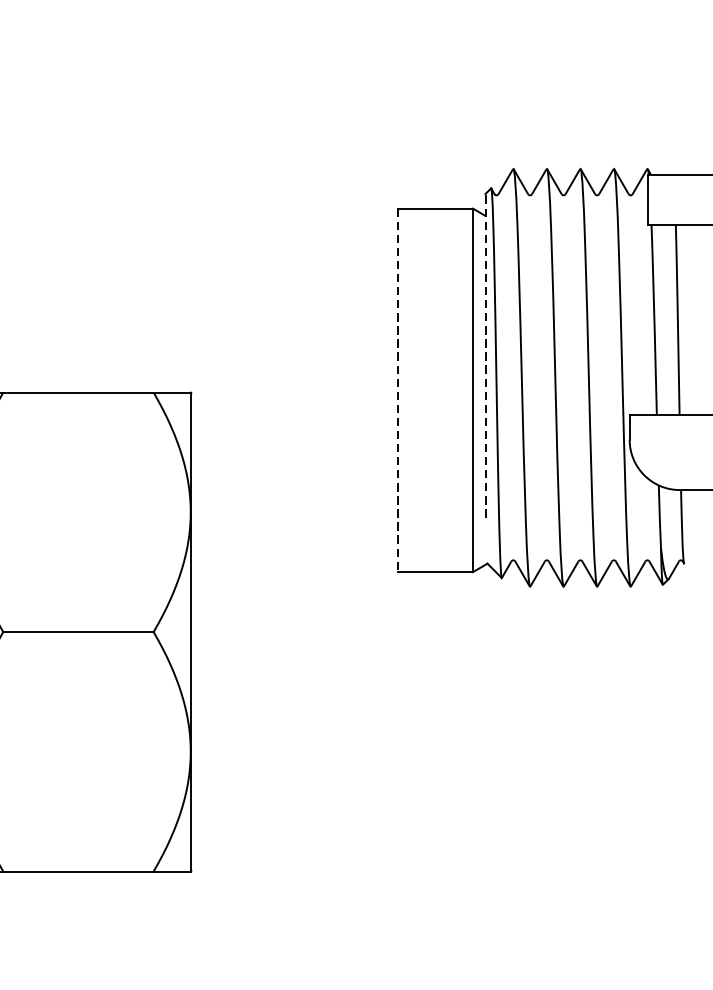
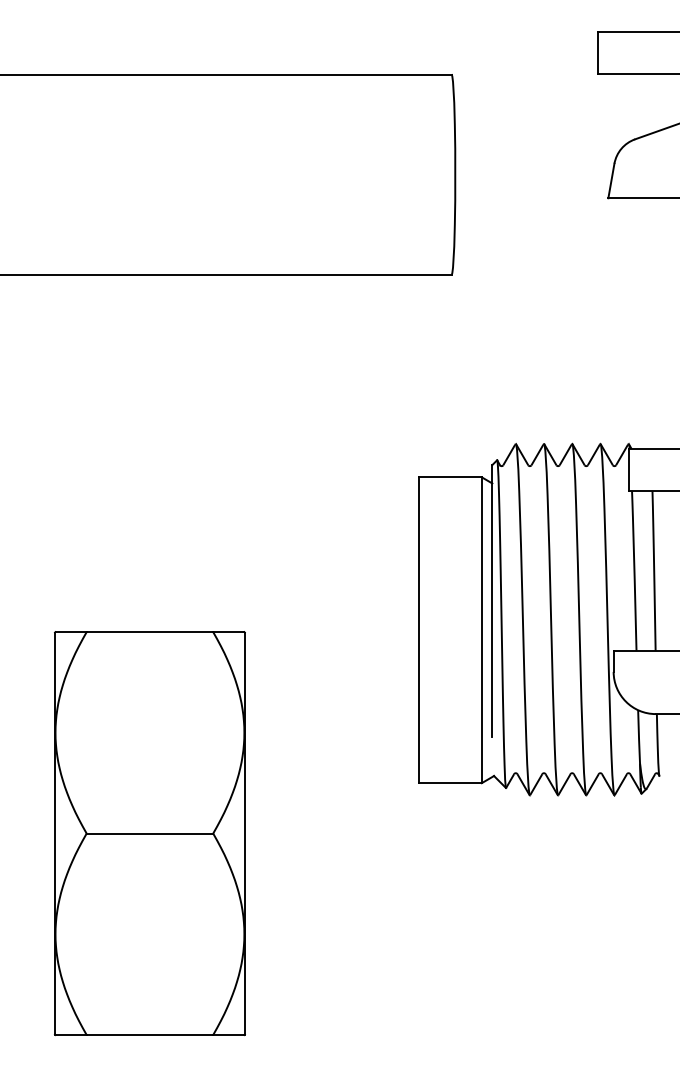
line: (485, 355) -> (492, 600), dashed -> solid
line: (397, 390) -> (418, 630), dashed -> solid

